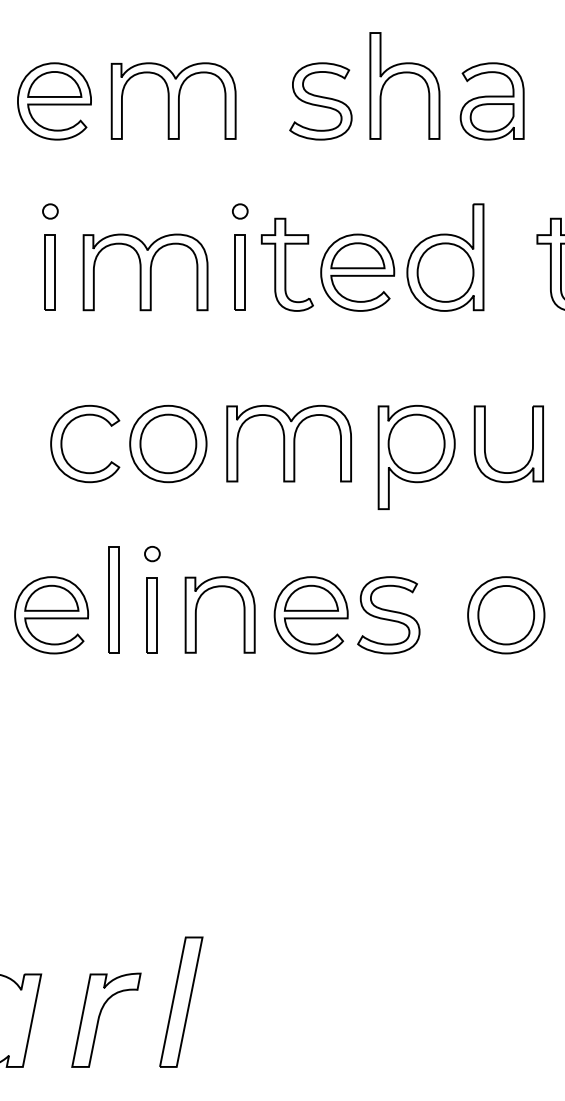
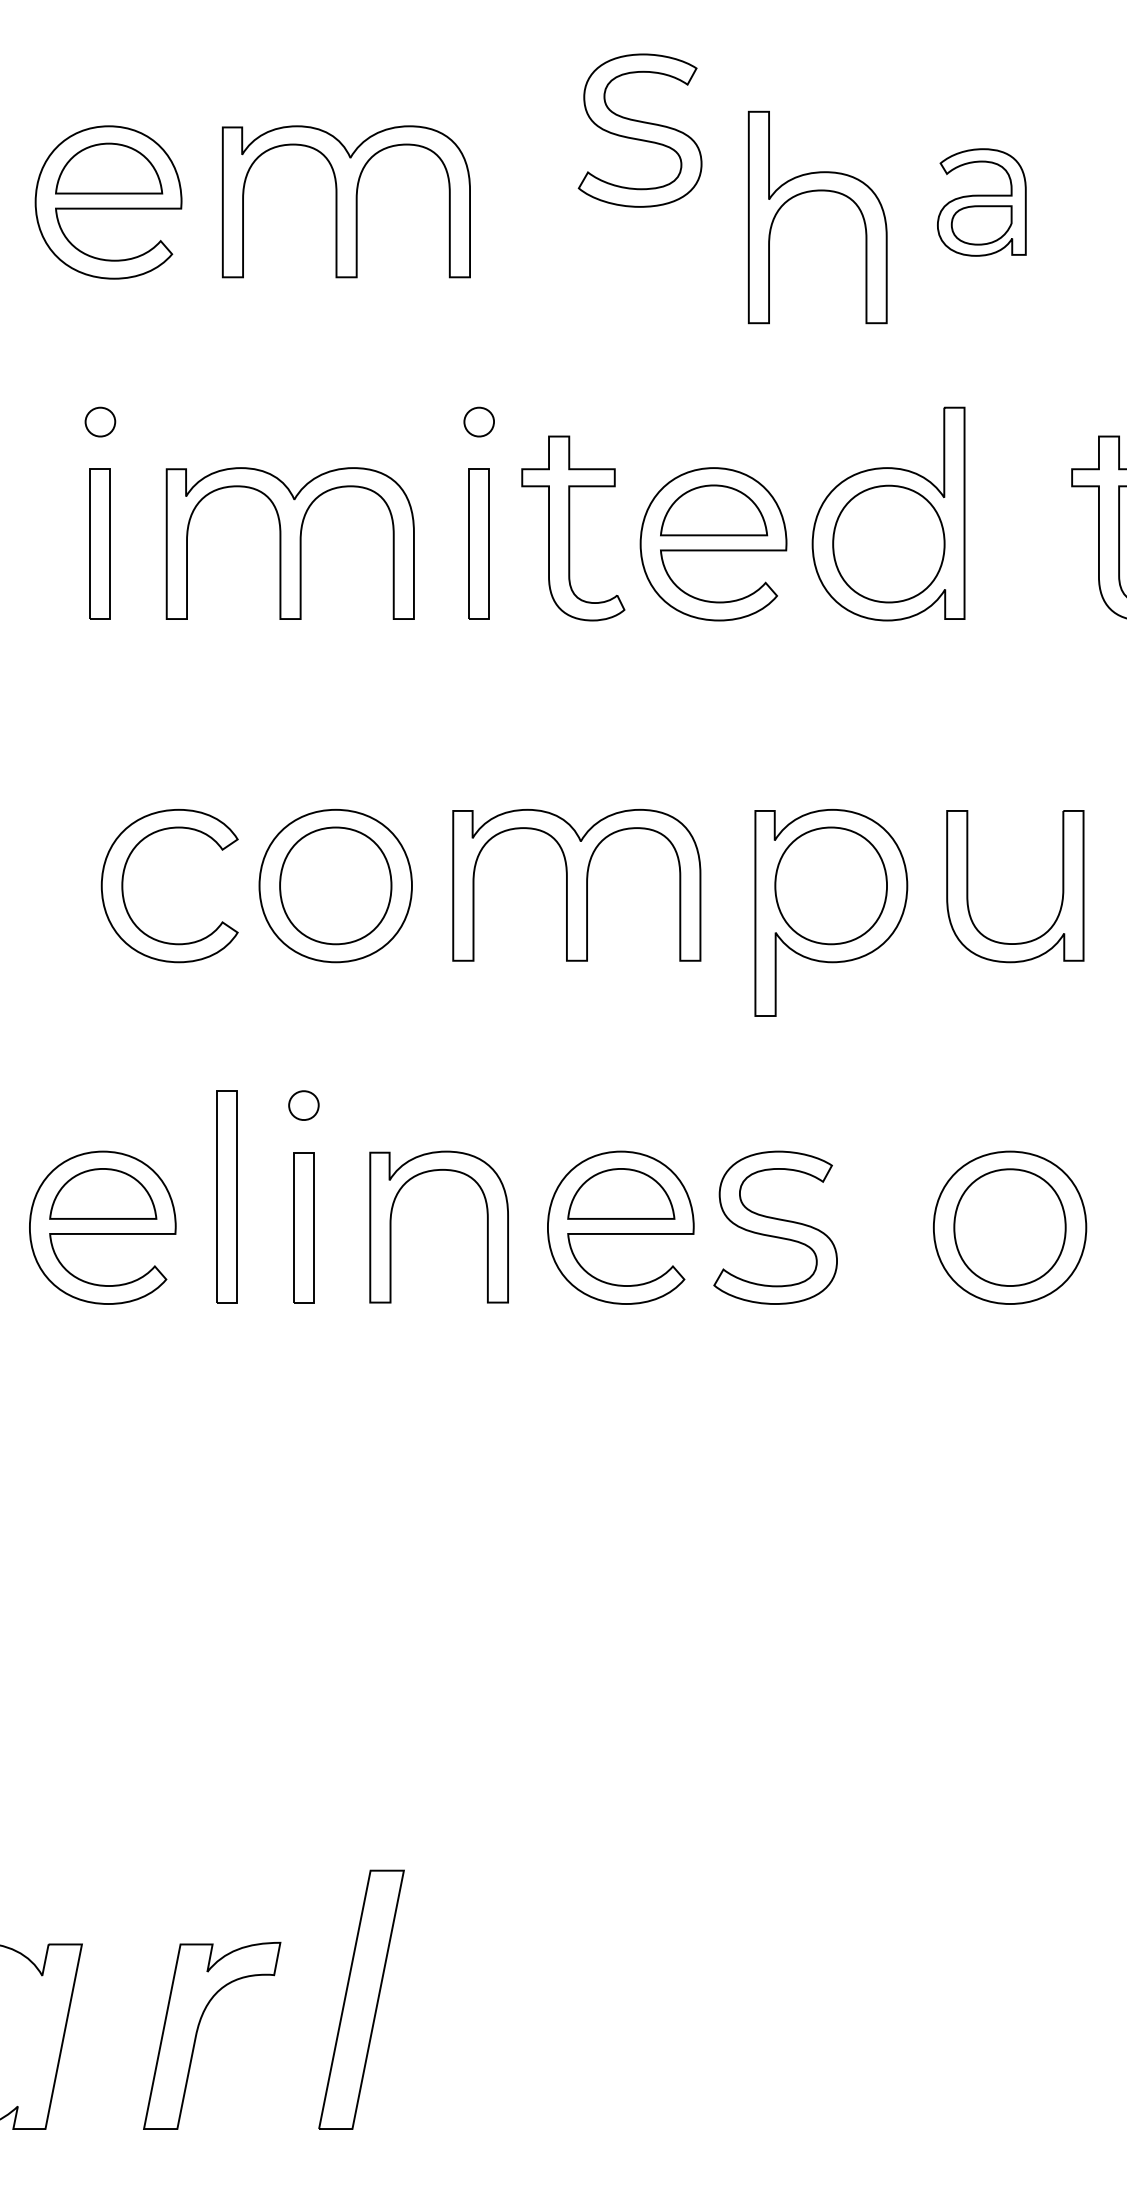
part: (404, 73) -> (816, 192), moved
part: (320, 101) -> (639, 130), moved
part: (491, 101) -> (980, 202), size x0.7

